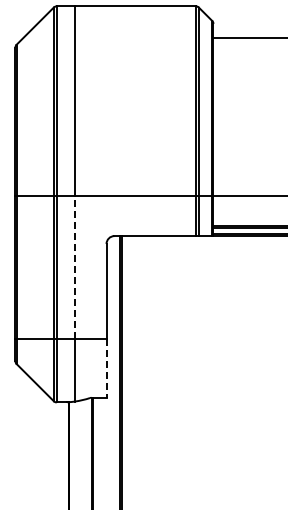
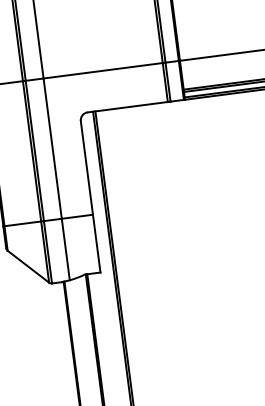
line: (74, 267) -> (52, 148), dashed -> solid
line: (106, 368) -> (96, 243), dashed -> solid

